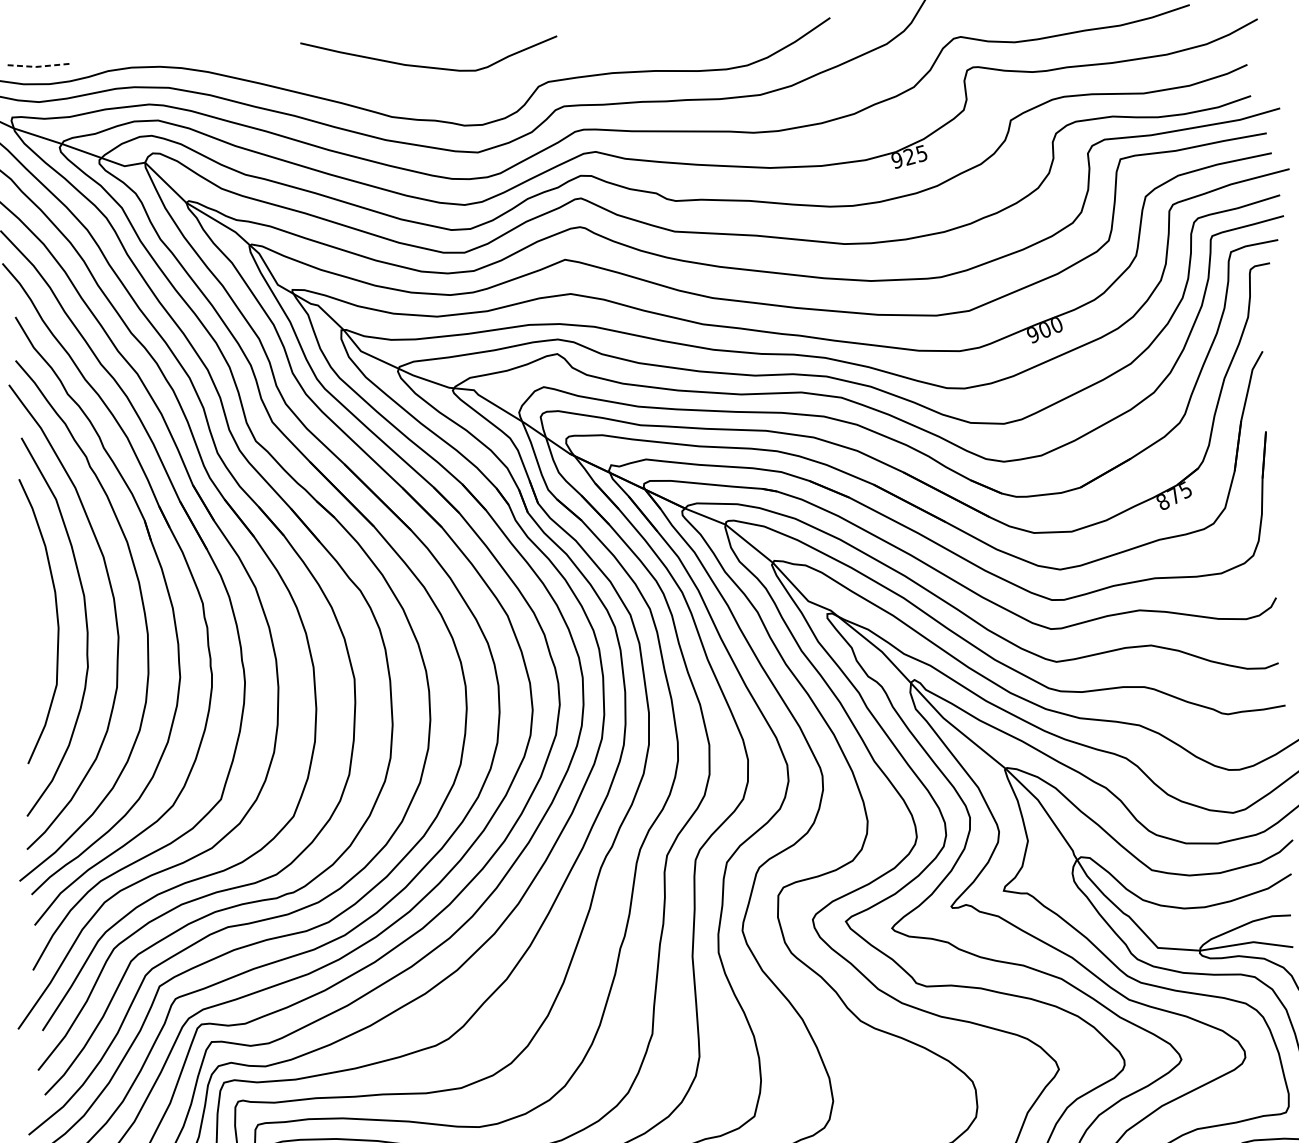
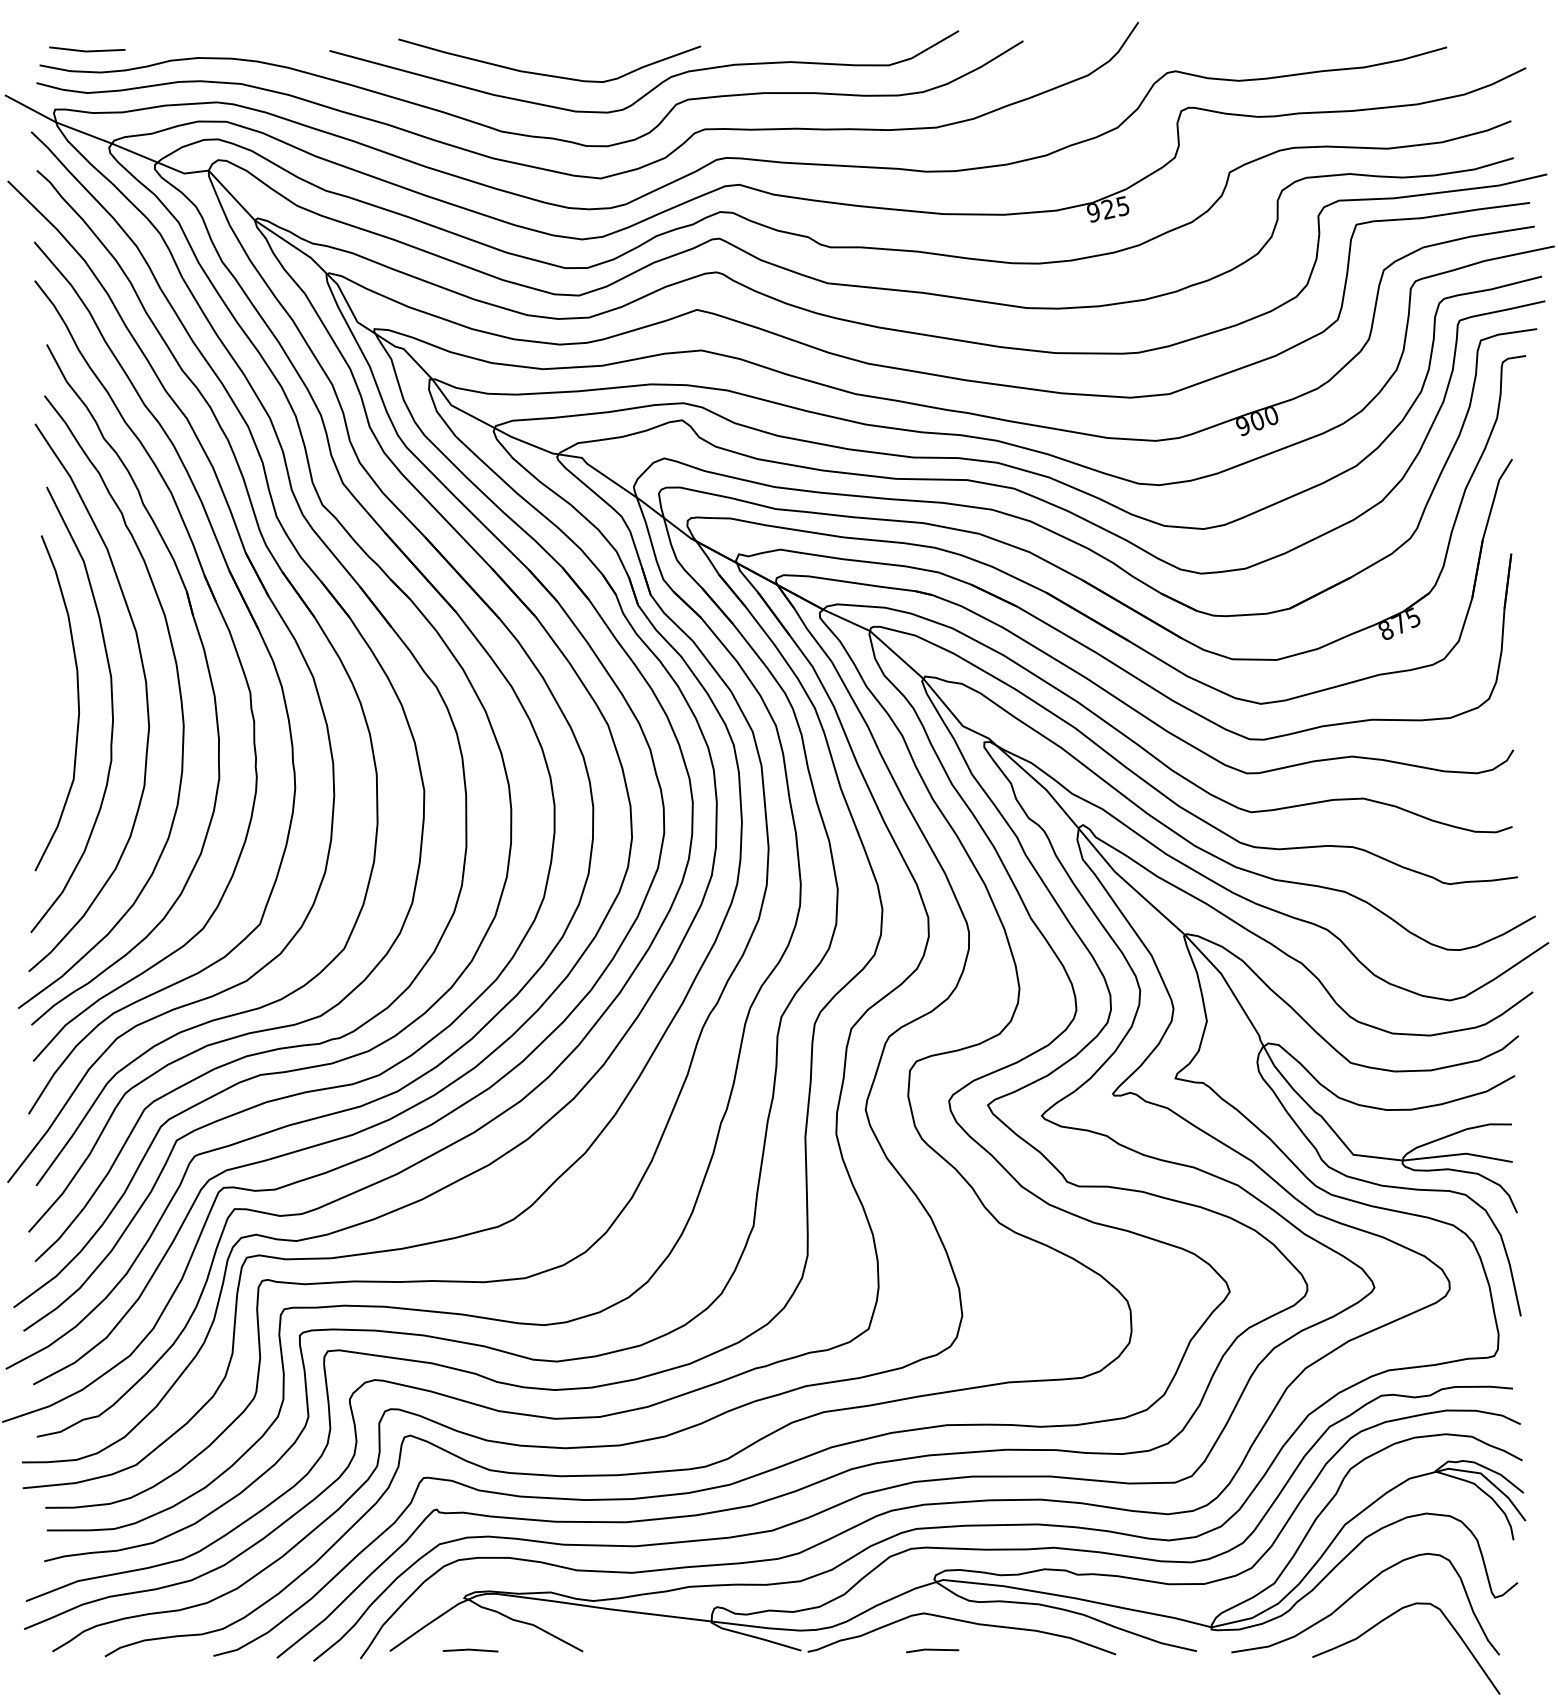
line: (36, 66) -> (86, 51), dashed -> solid
curve: (518, 73) -> (653, 87), added

